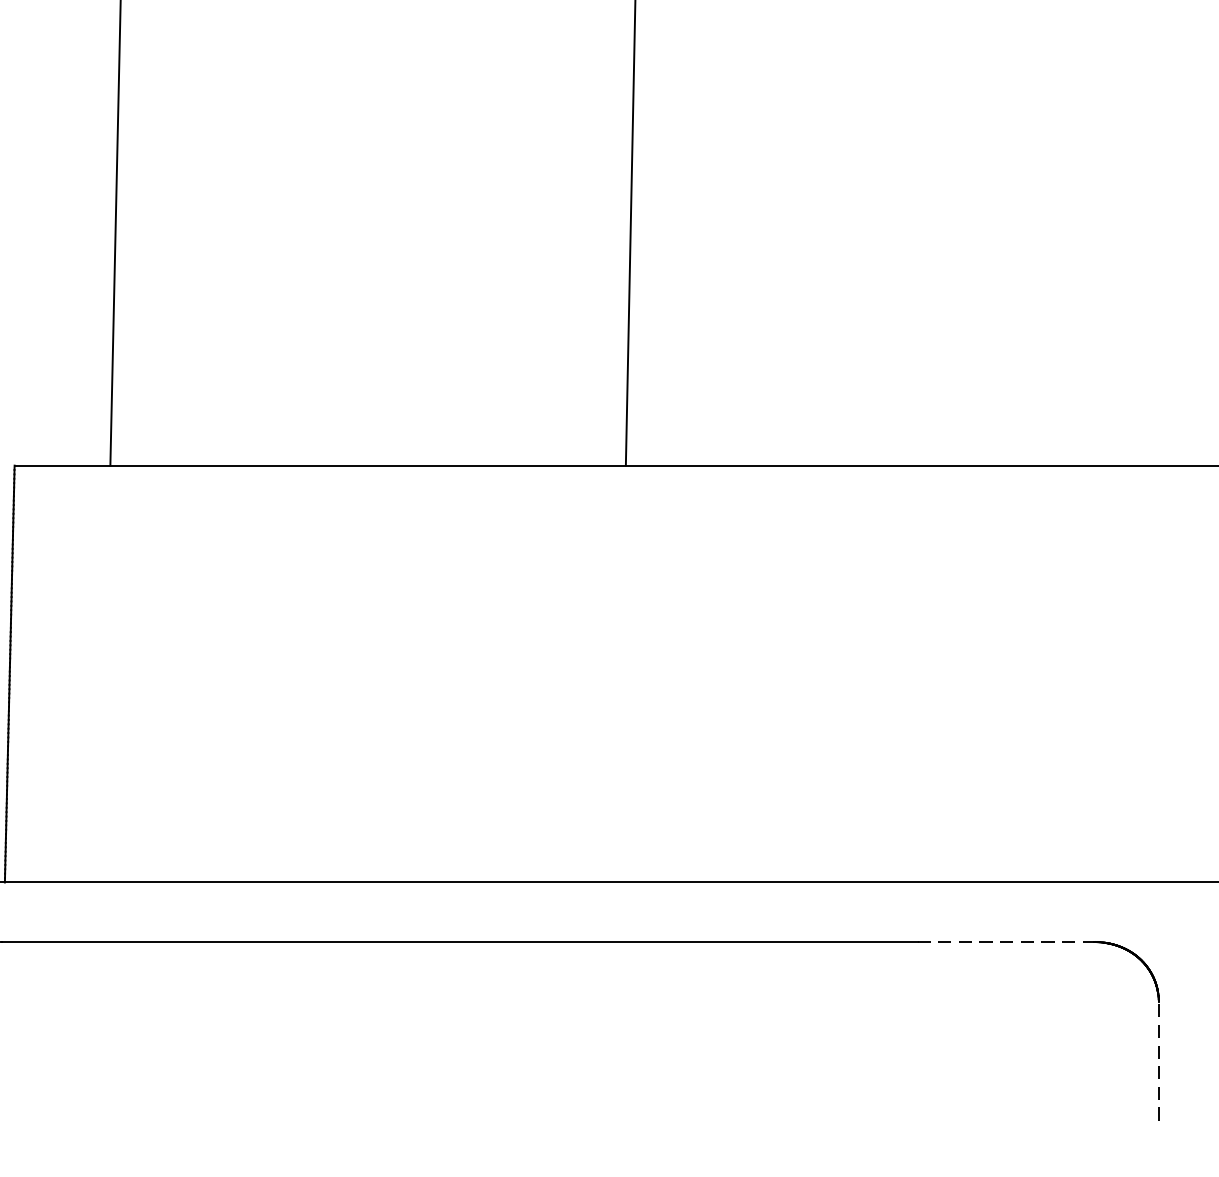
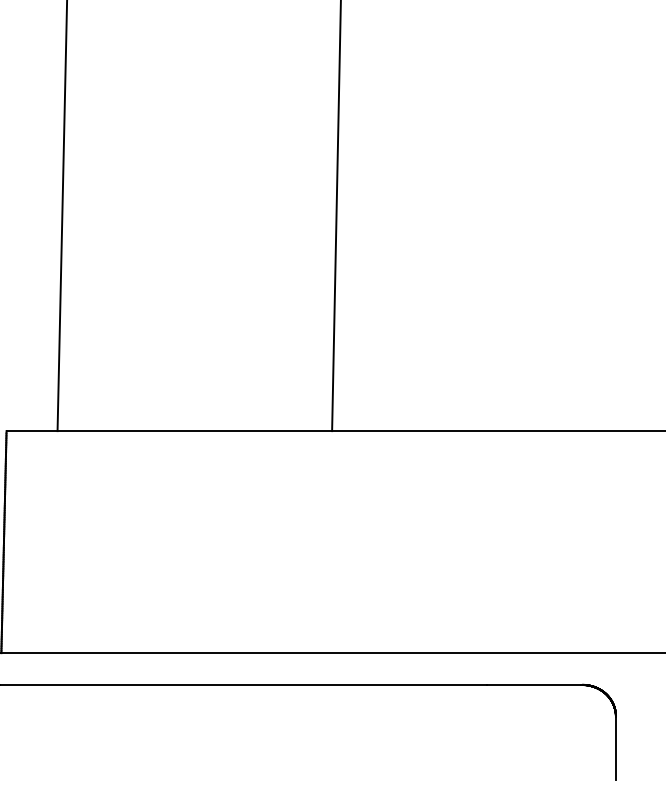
line: (1005, 941) -> (534, 684), dashed -> solid
line: (1157, 1061) -> (615, 748), dashed -> solid

